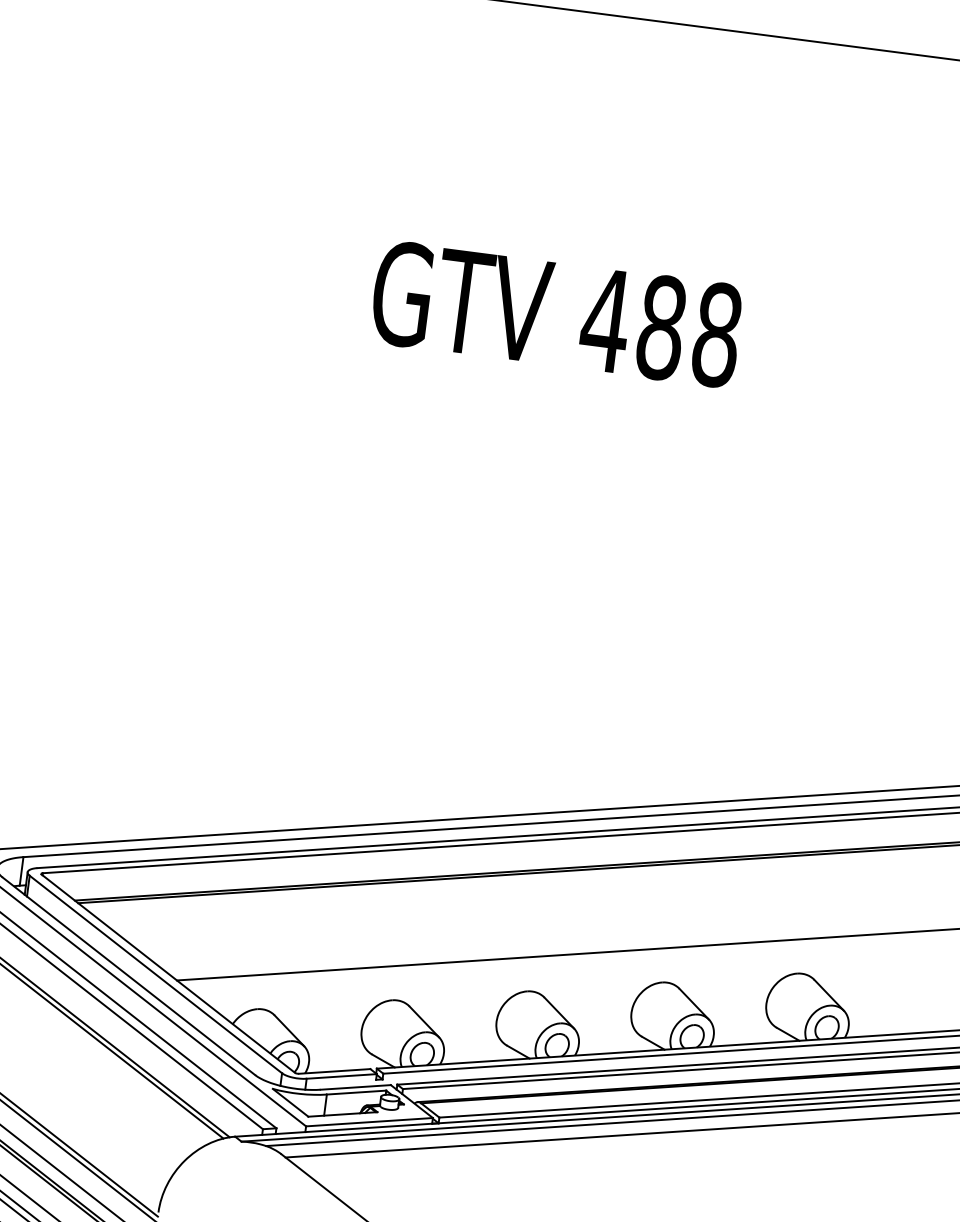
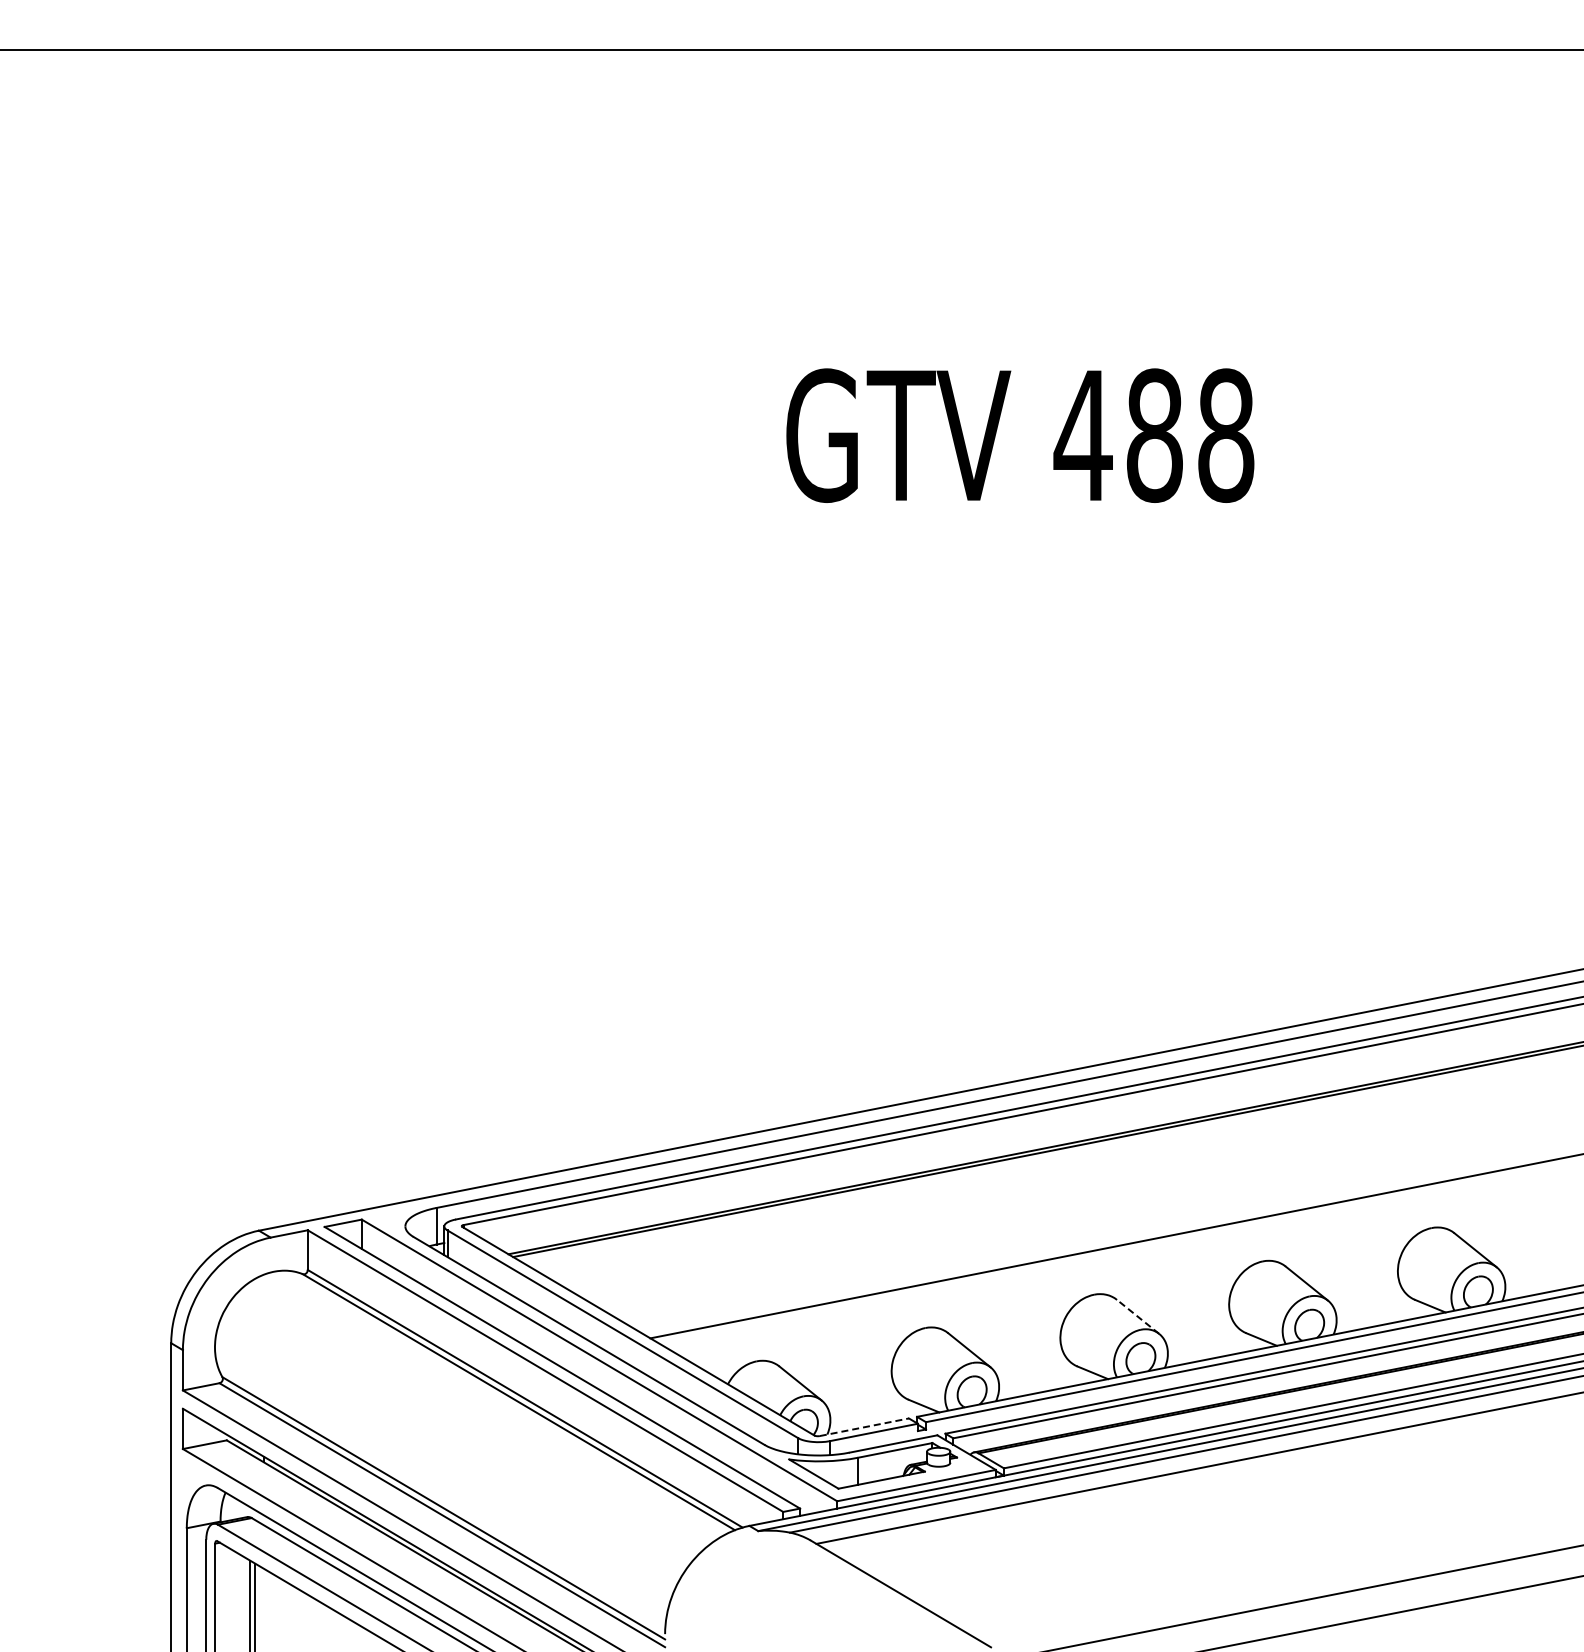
line: (558, 1012) -> (1137, 1316), solid -> dashed
line: (334, 1071) -> (864, 1427), solid -> dashed

